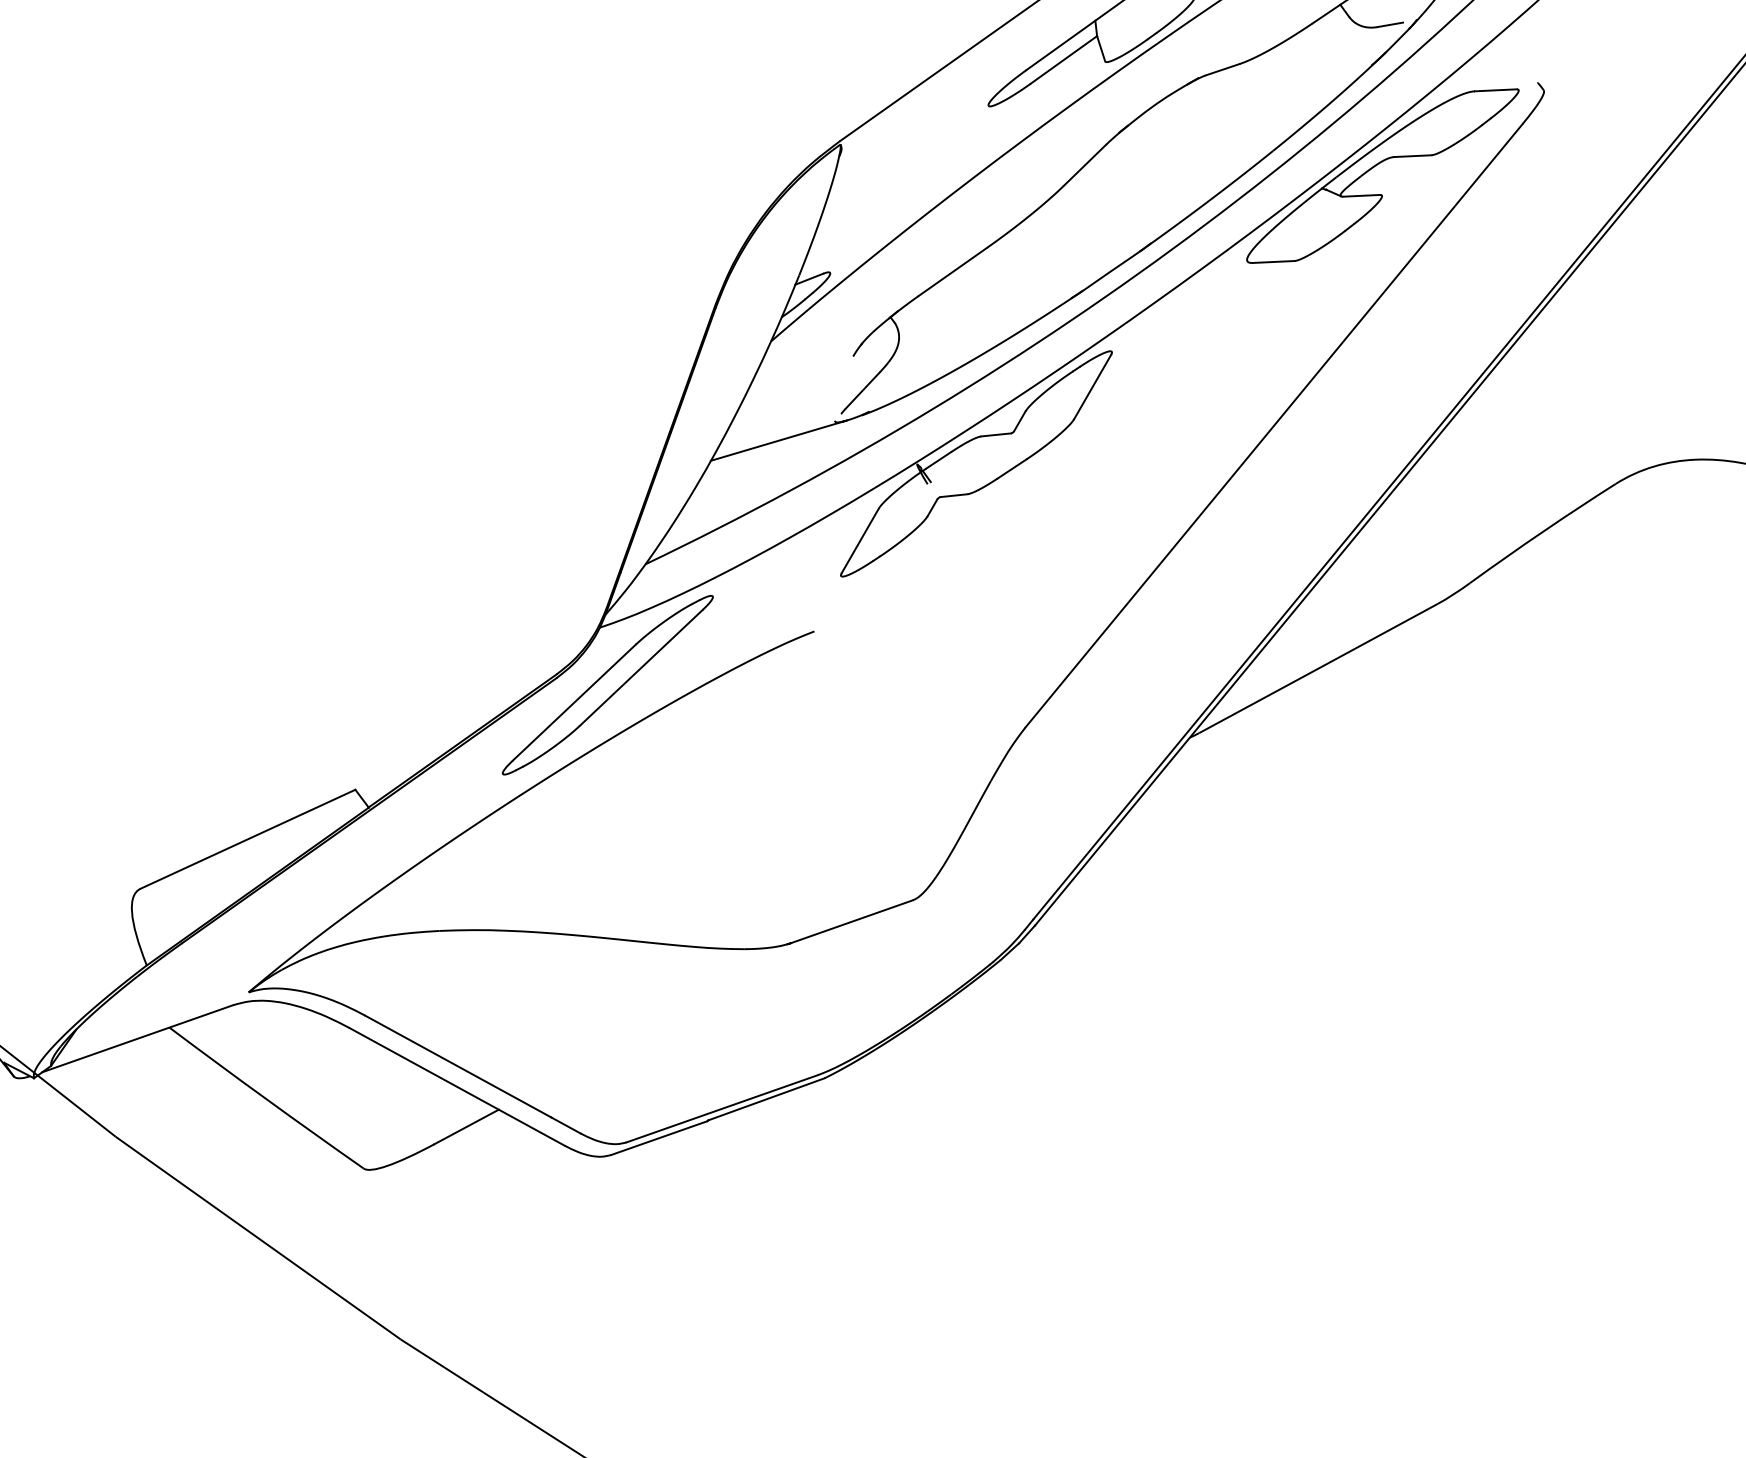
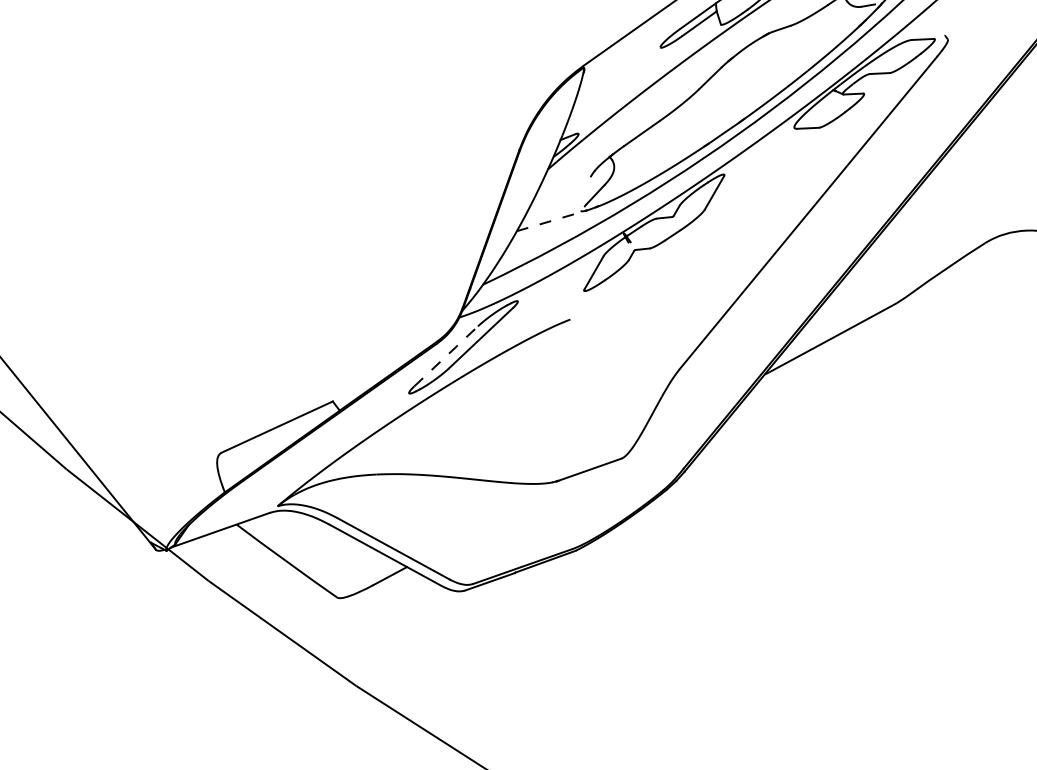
line: (779, 440) -> (552, 220), solid -> dashed
line: (574, 702) -> (446, 356), solid -> dashed

